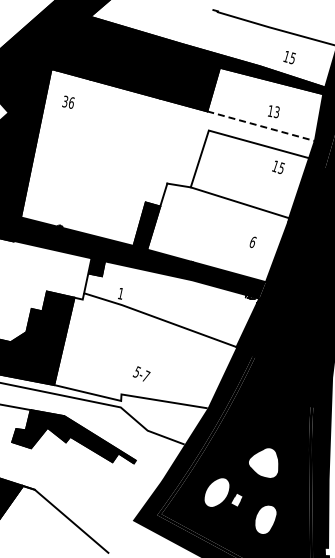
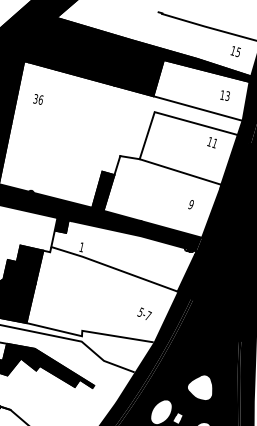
text: (289, 57) -> (235, 51), moved
text: (68, 101) -> (38, 98), moved
text: (273, 111) -> (224, 95), moved
line: (261, 126) -> (198, 108), dashed -> solid
text: (280, 168) -> (214, 143), 15 -> 11
text: (252, 242) -> (190, 204), 6 -> 9
text: (141, 373) -> (144, 313), moved

